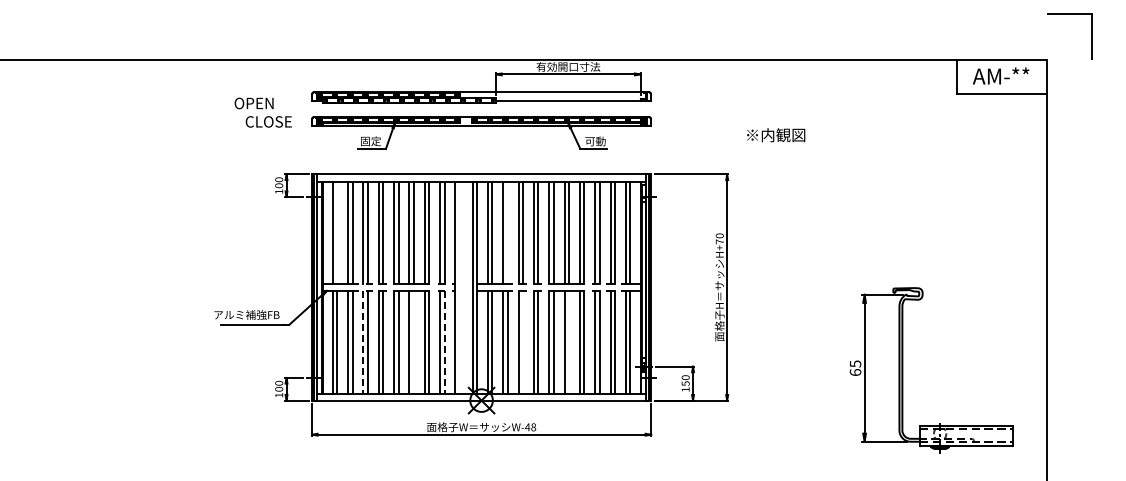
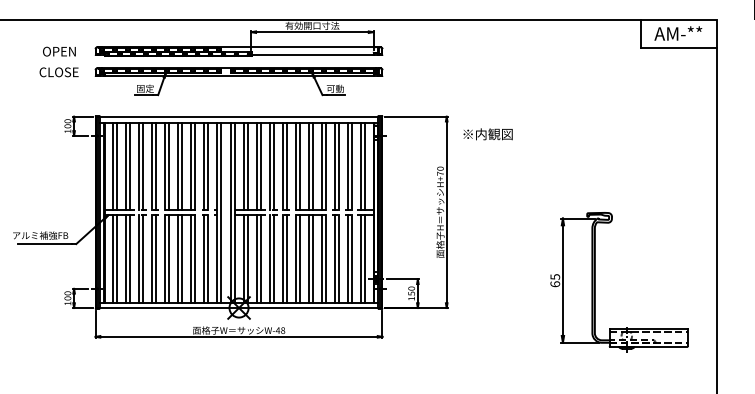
text: (253, 103) -> (58, 51), moved
text: (776, 135) -> (488, 134), moved
line: (337, 232) -> (117, 165), added
line: (507, 232) -> (260, 165), added
line: (459, 287) -> (220, 212), added
line: (363, 342) -> (139, 258), dashed -> solid
line: (413, 342) -> (181, 258), added
line: (444, 342) -> (207, 258), dashed -> solid
line: (523, 342) -> (274, 258), added
line: (569, 342) -> (313, 258), added

